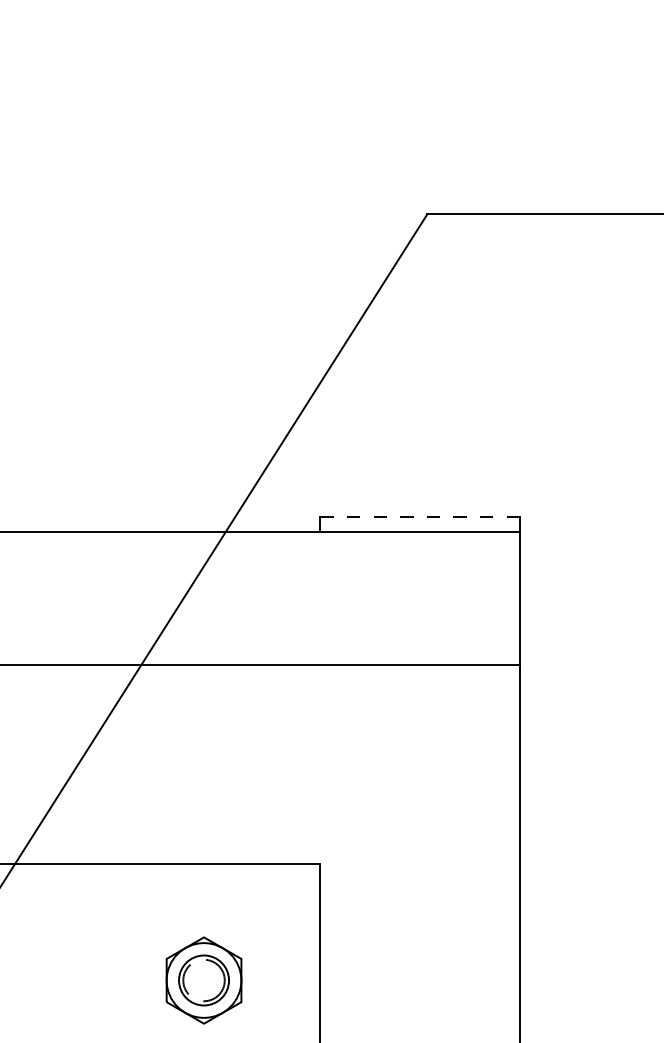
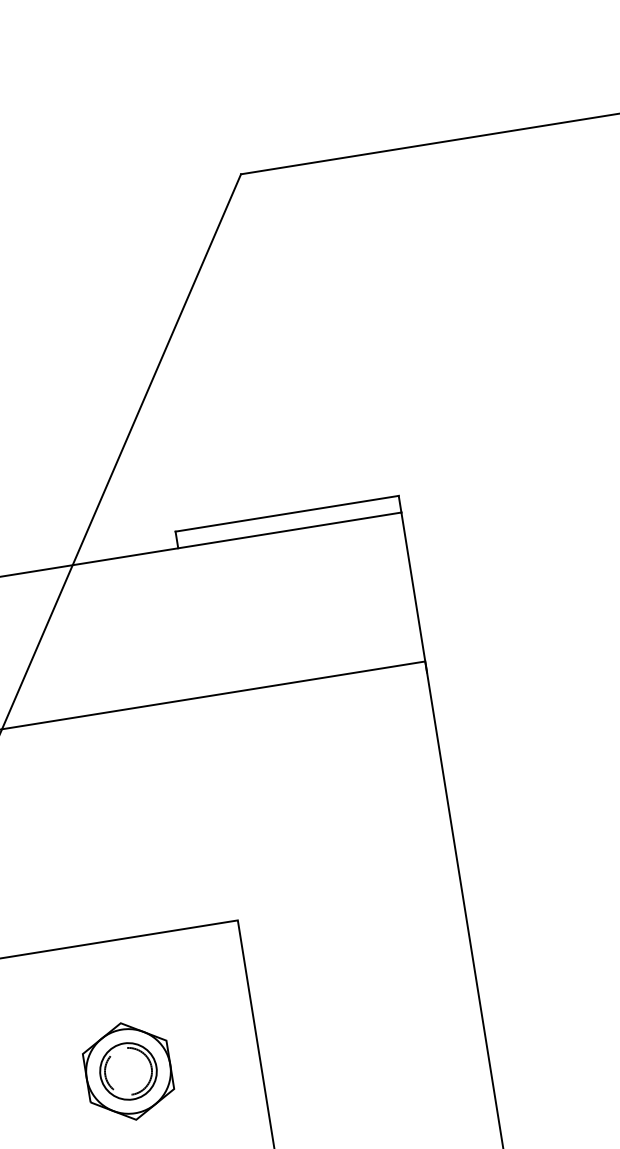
line: (420, 516) -> (287, 513), dashed -> solid

